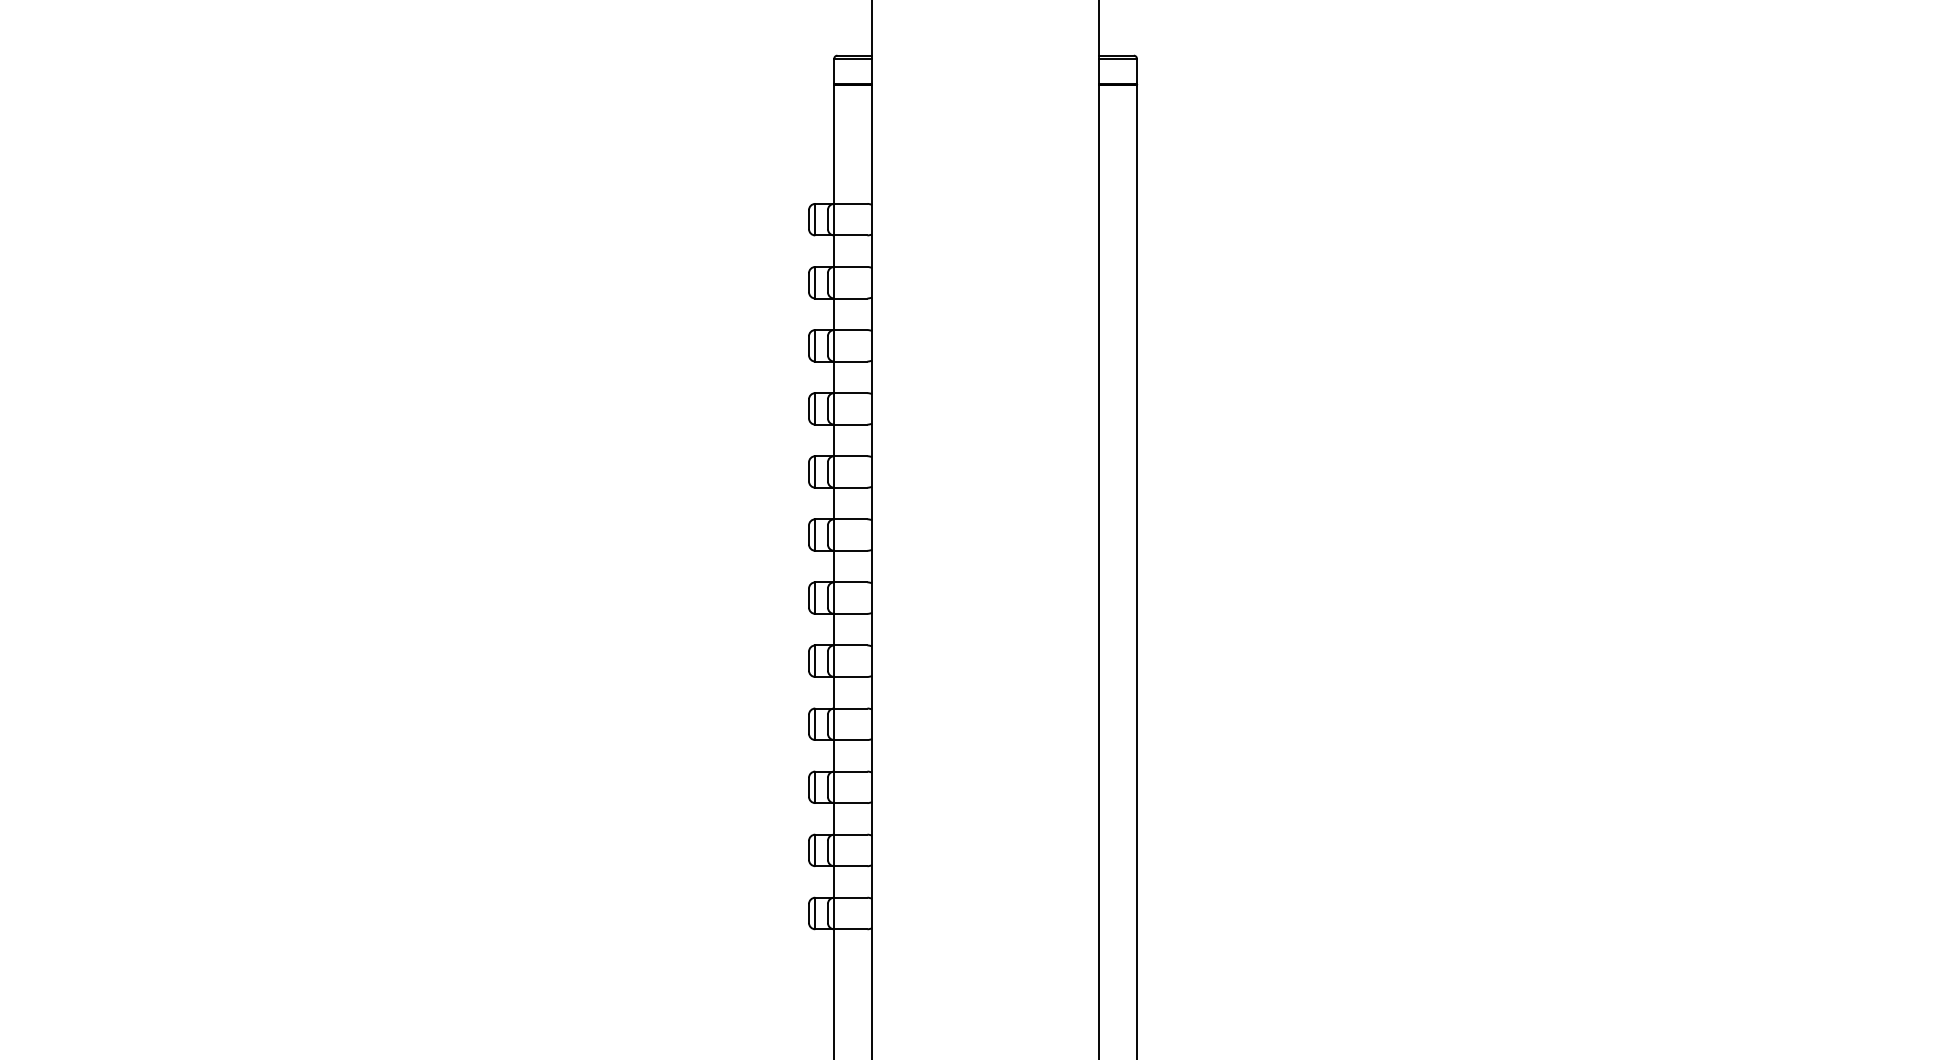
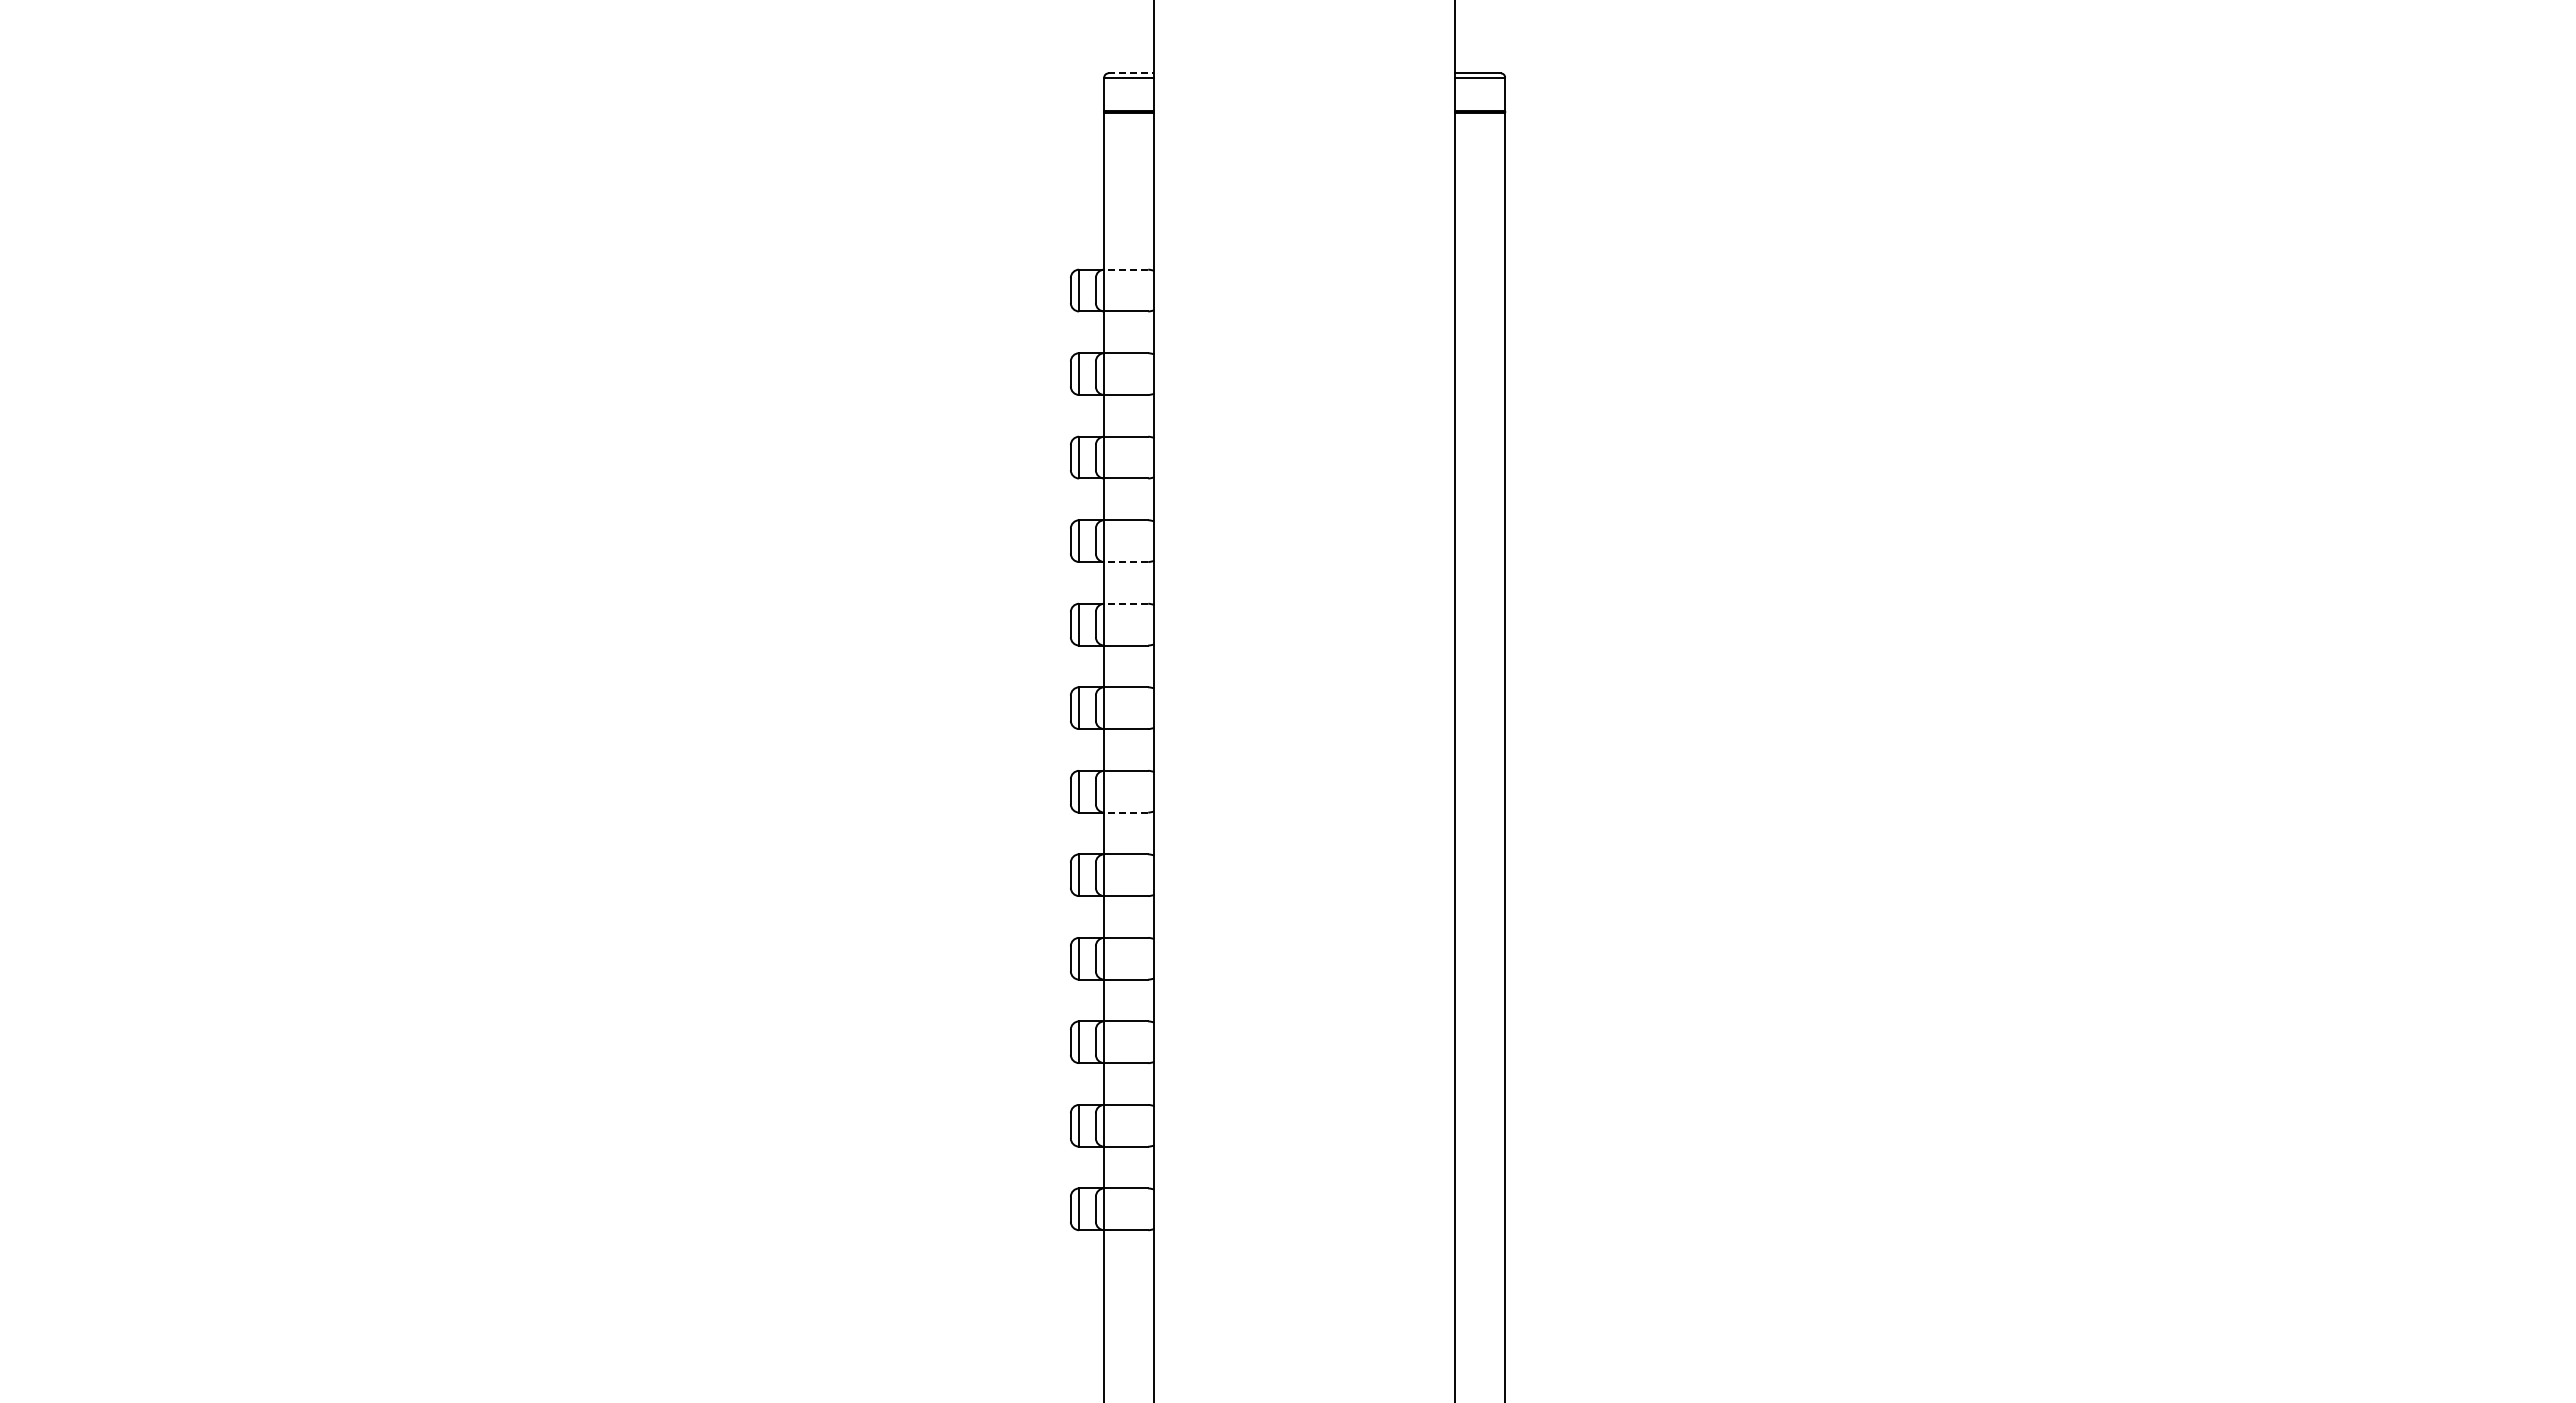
line: (854, 55) -> (1131, 73), solid -> dashed
line: (851, 203) -> (1126, 269), solid -> dashed
line: (851, 425) -> (1126, 562), solid -> dashed
line: (851, 455) -> (1126, 603), solid -> dashed
line: (851, 613) -> (1126, 812), solid -> dashed

